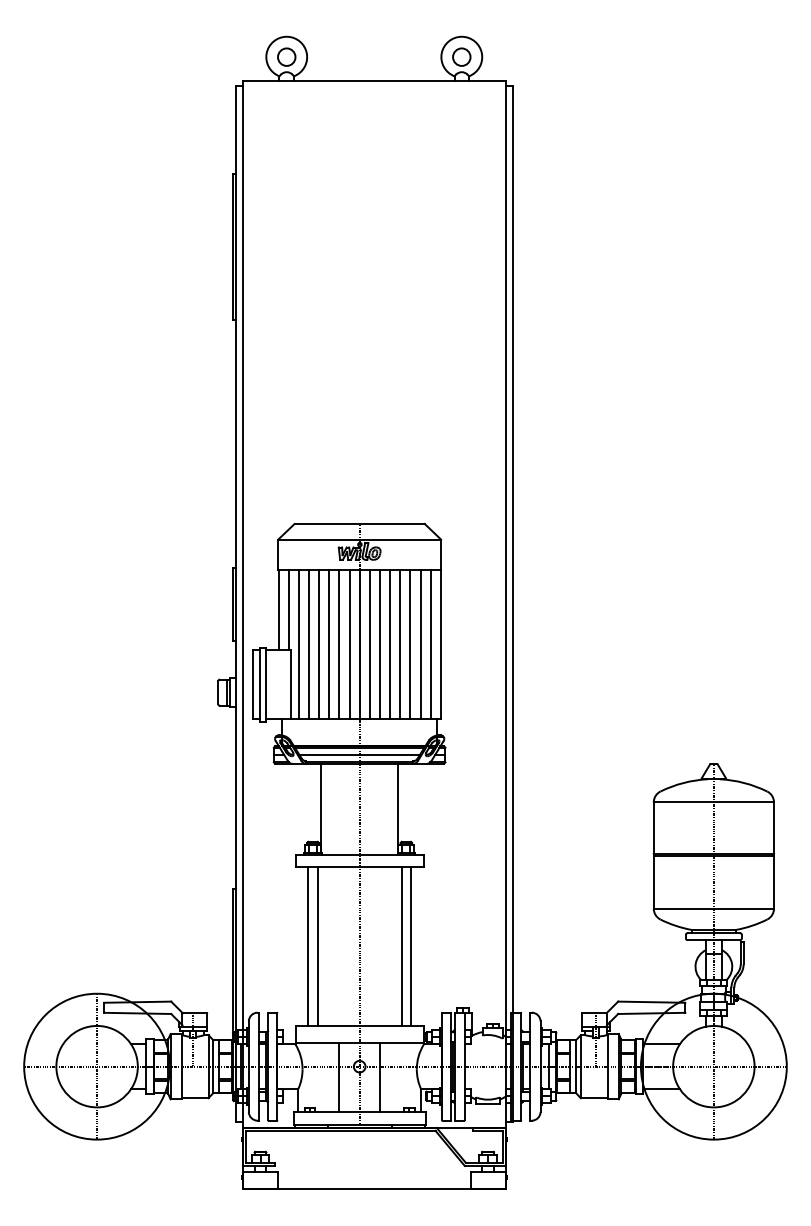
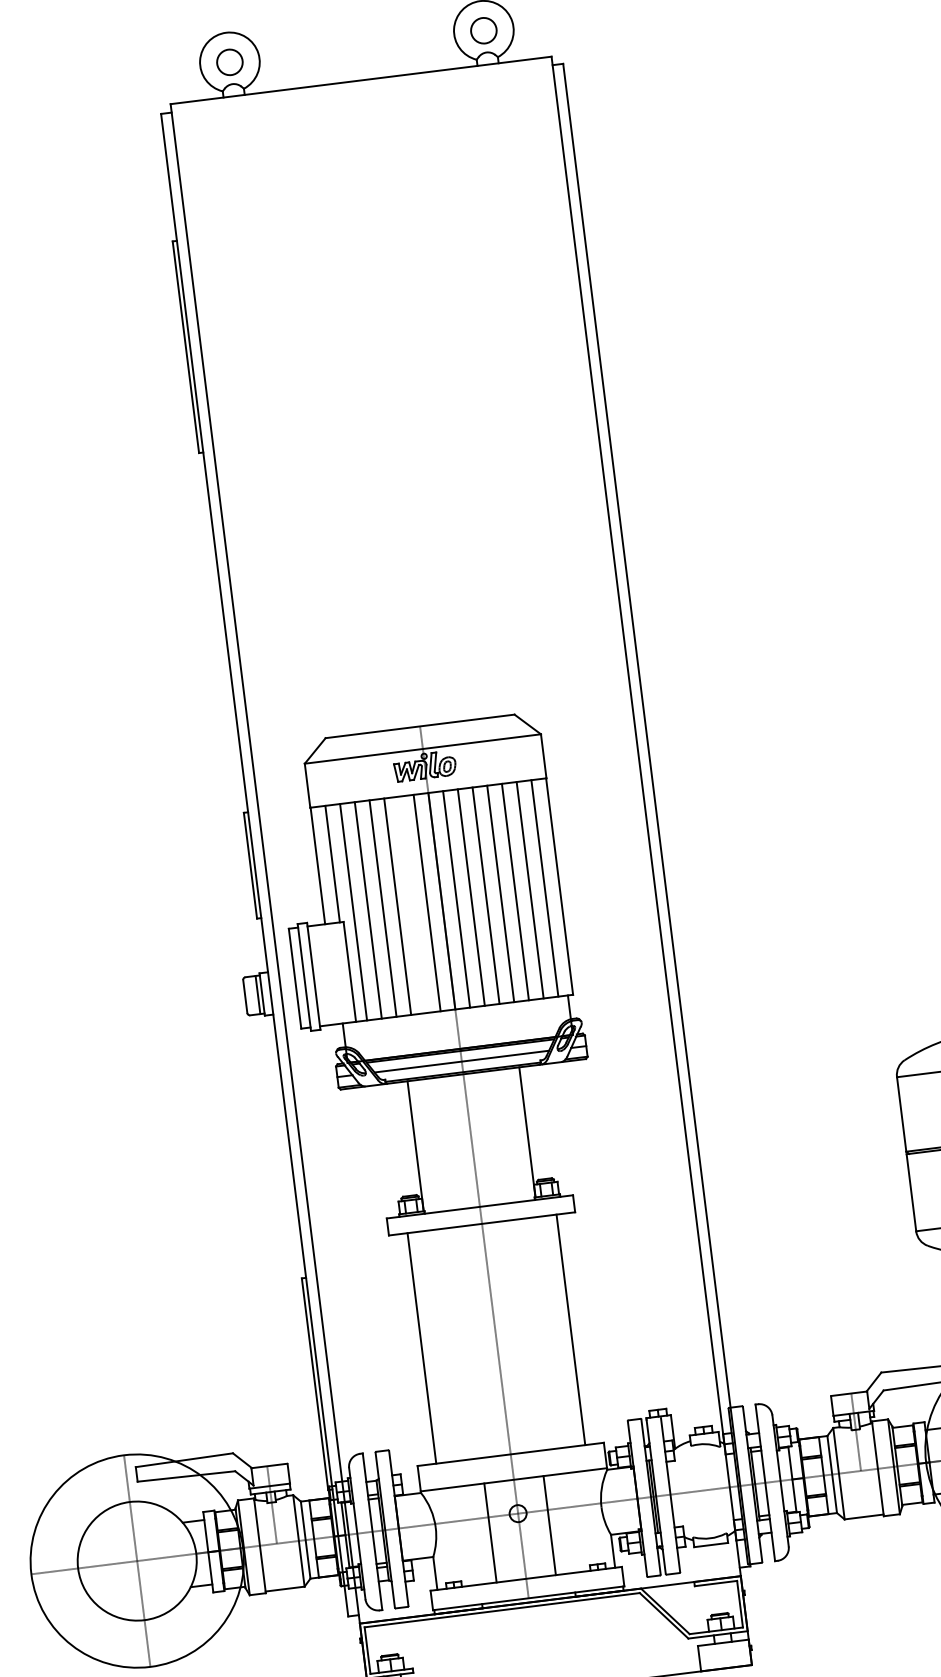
line: (339, 644) -> (412, 904), removed
line: (317, 945) -> (435, 1345), removed
line: (401, 945) -> (556, 1330), removed

